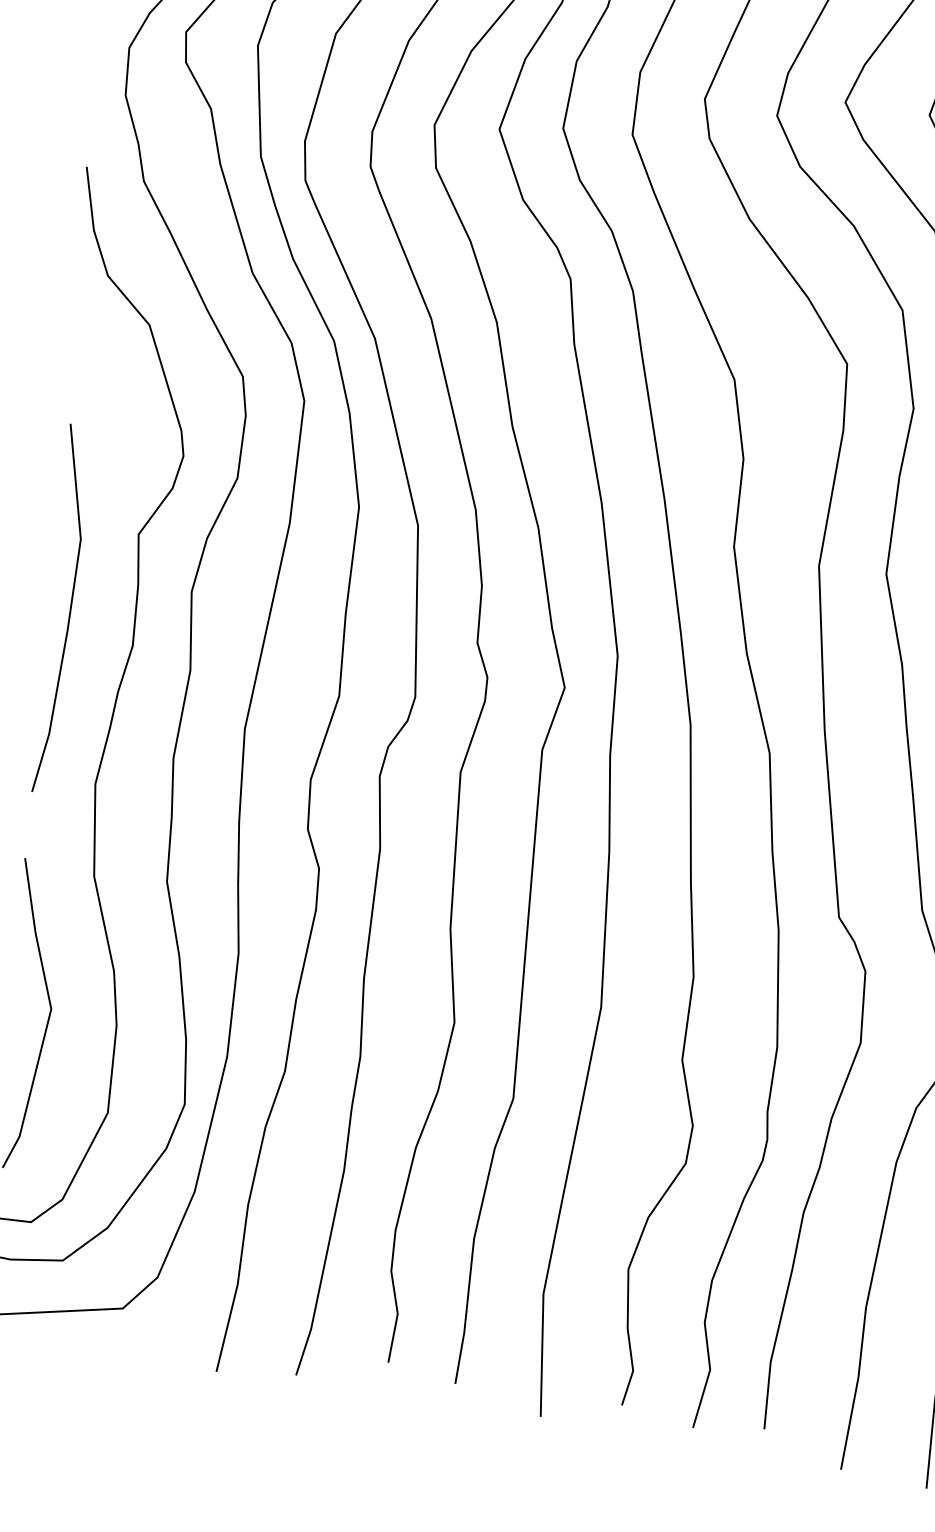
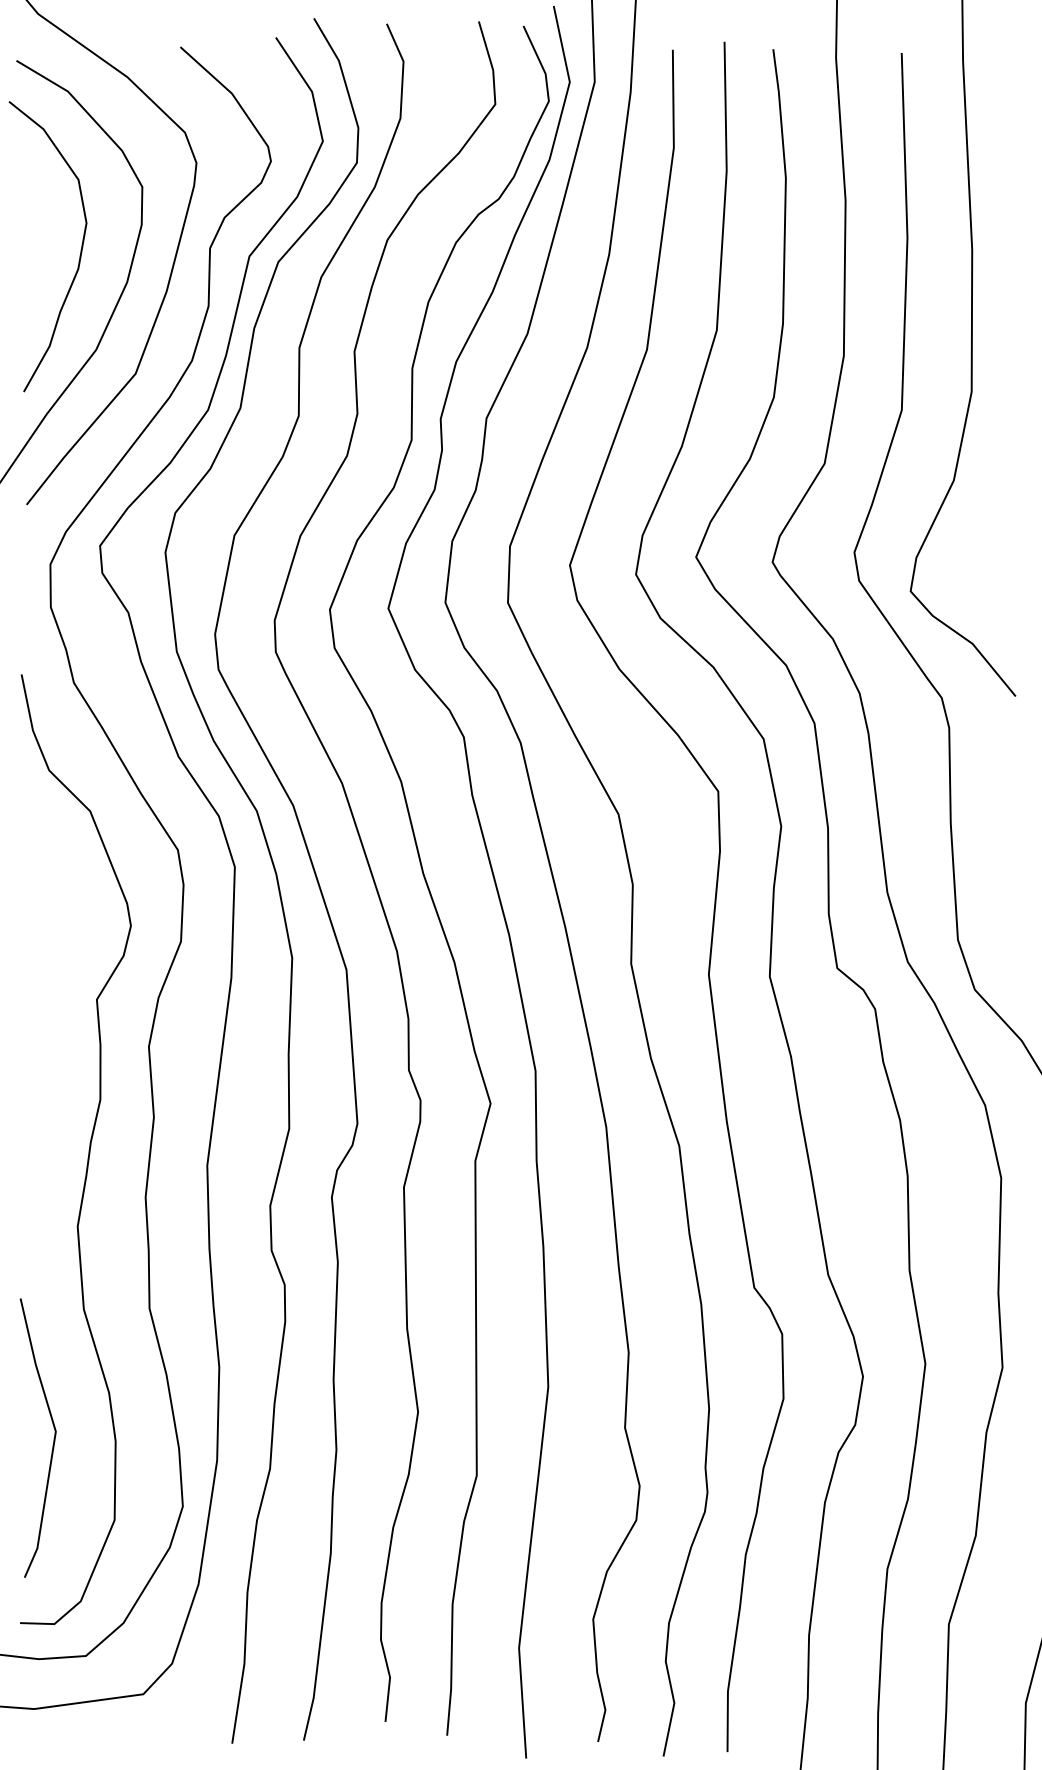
line: (68, 610) -> (40, 1073), removed

